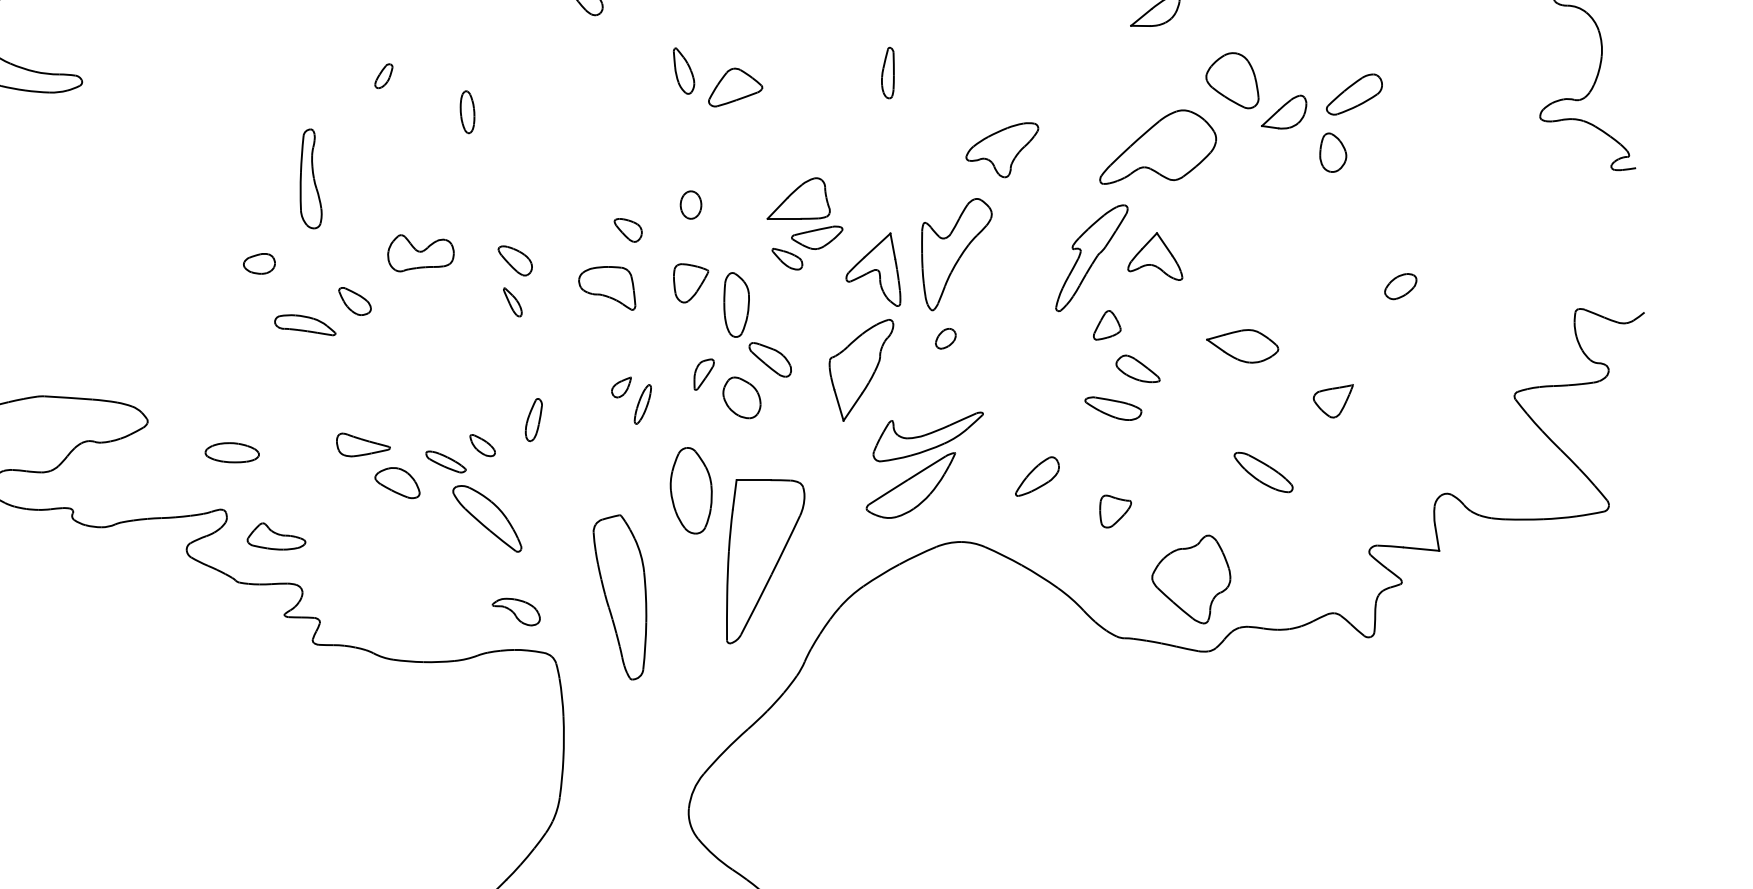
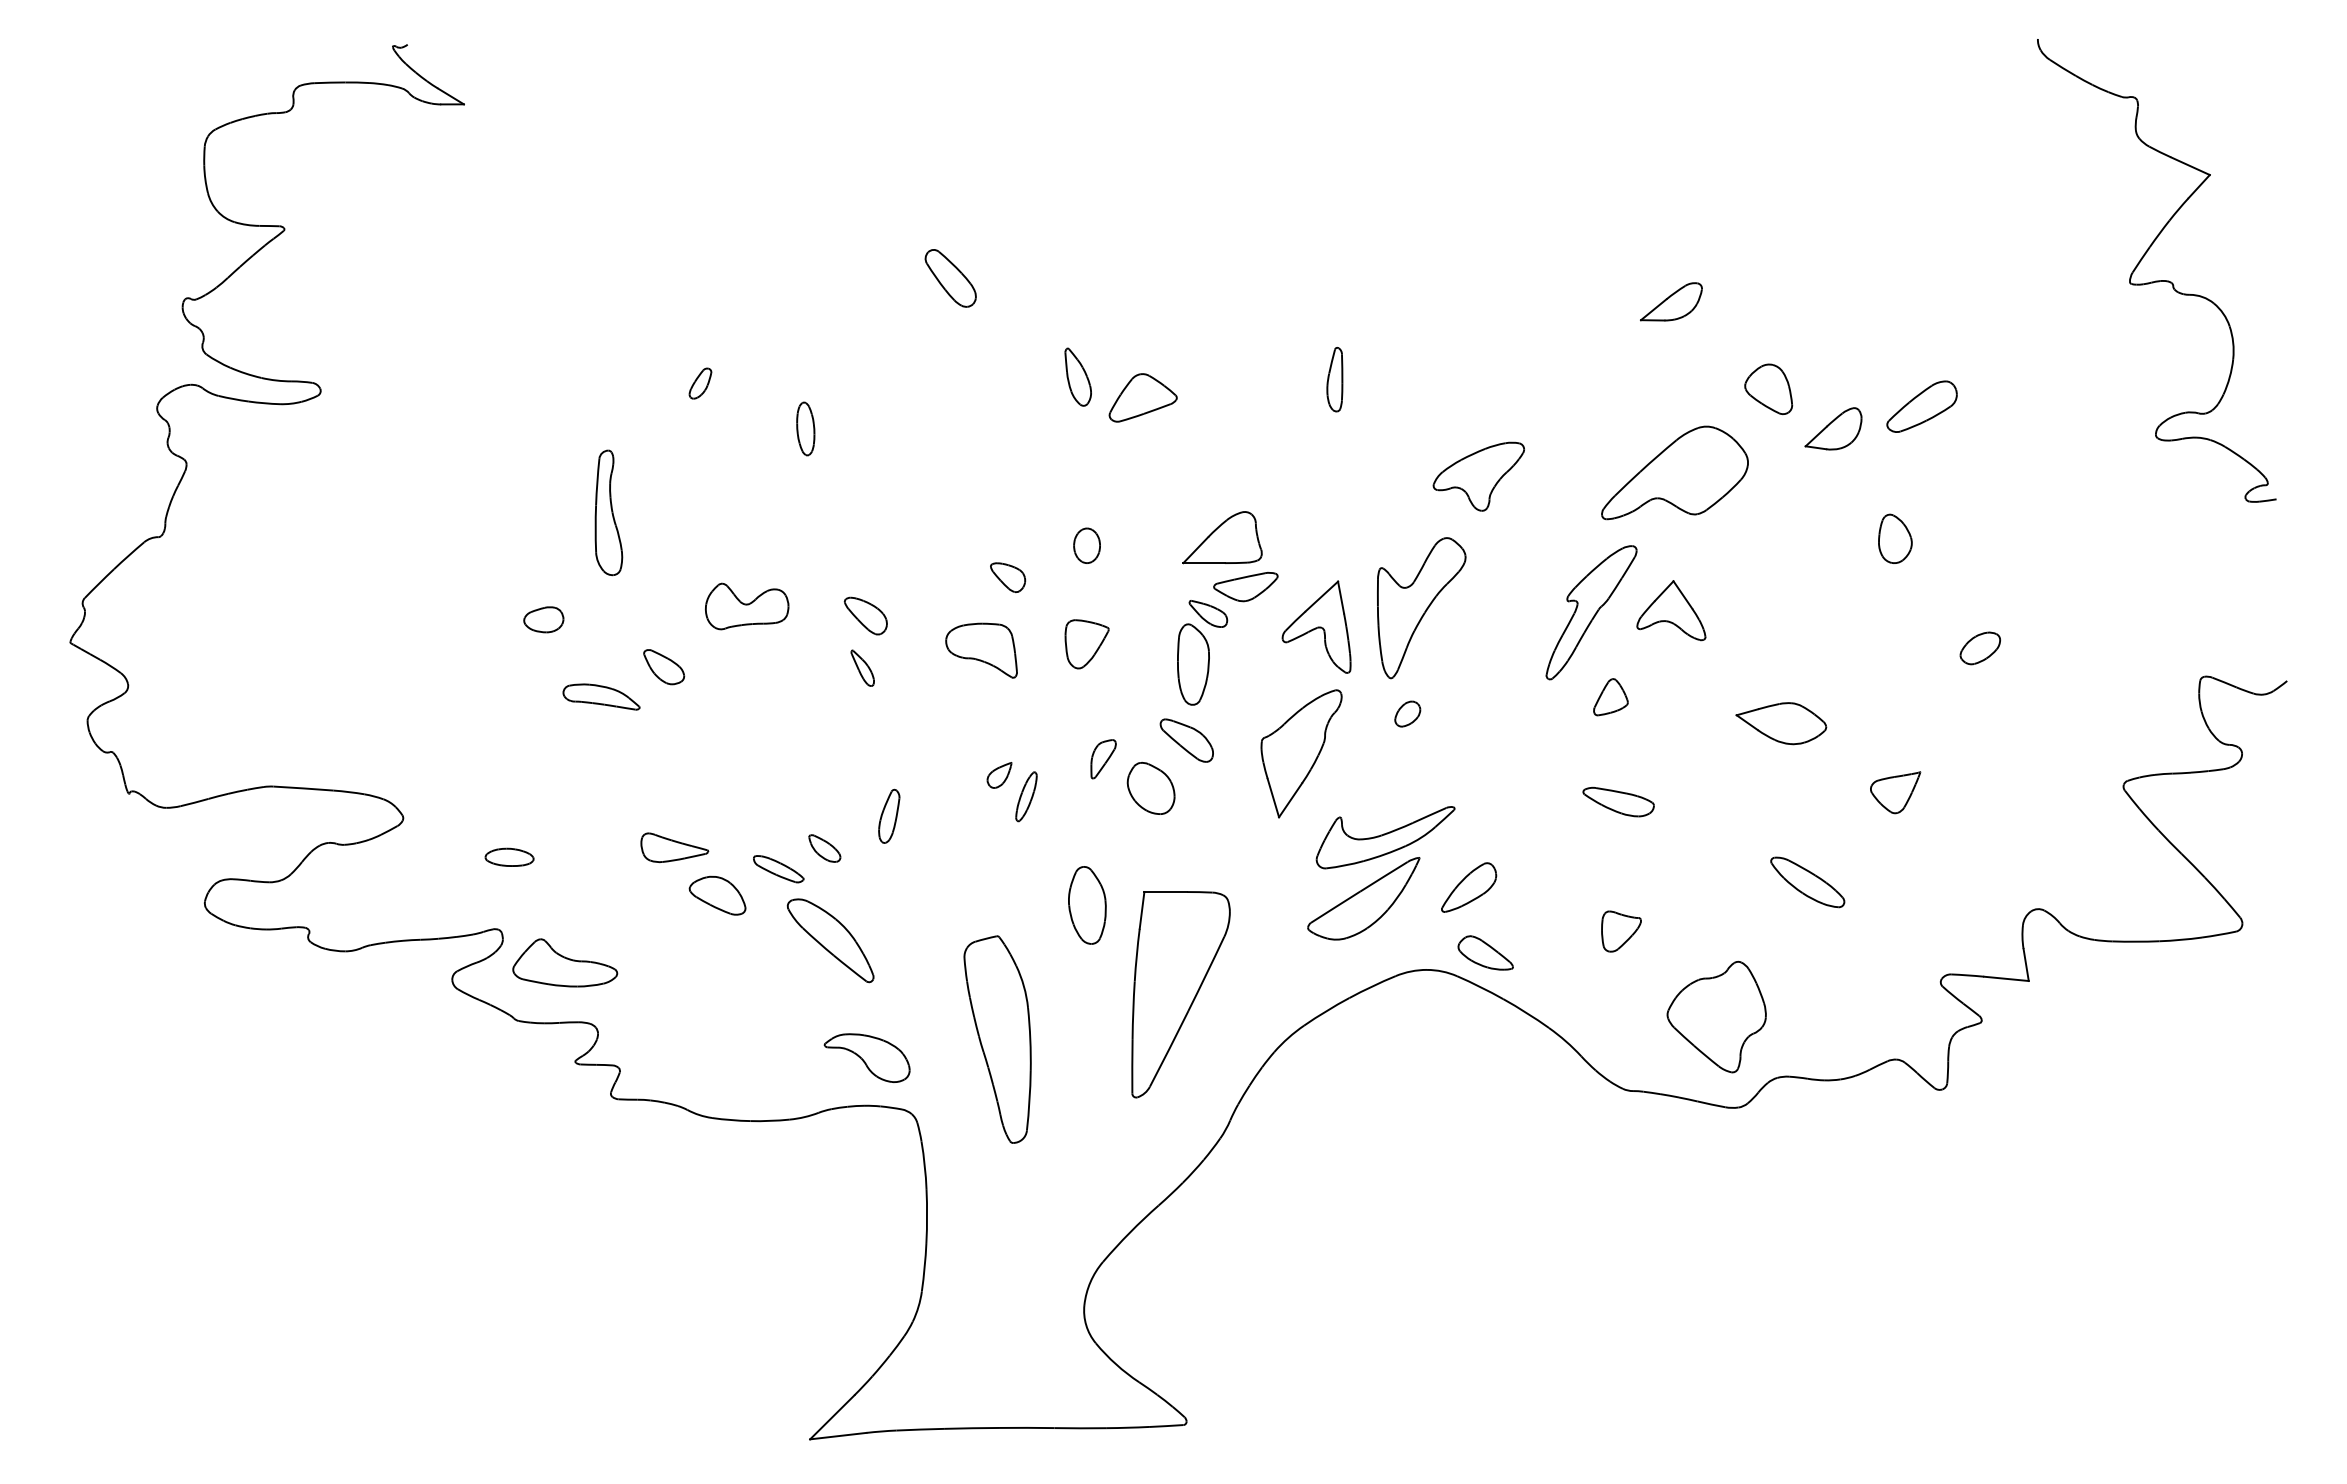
part: (1232, 80) -> (1768, 389), size x0.71
part: (1333, 152) -> (1895, 538), moved
part: (736, 304) -> (1193, 664), moved
part: (1137, 368) -> (1485, 952), moved
part: (232, 451) -> (509, 856), size x0.71
part: (1037, 476) -> (1469, 887), moved
part: (691, 490) -> (1087, 905), size x0.71
part: (276, 536) -> (565, 962), size x1.43
part: (515, 611) -> (866, 1057), size x1.43

